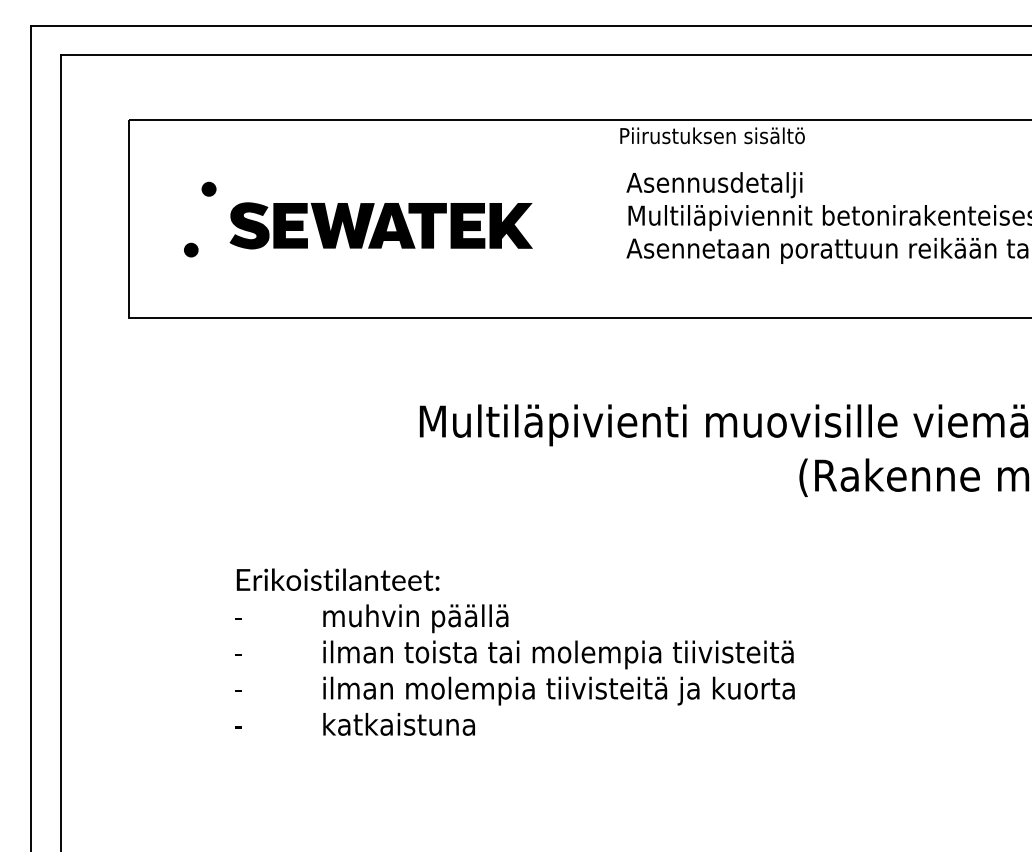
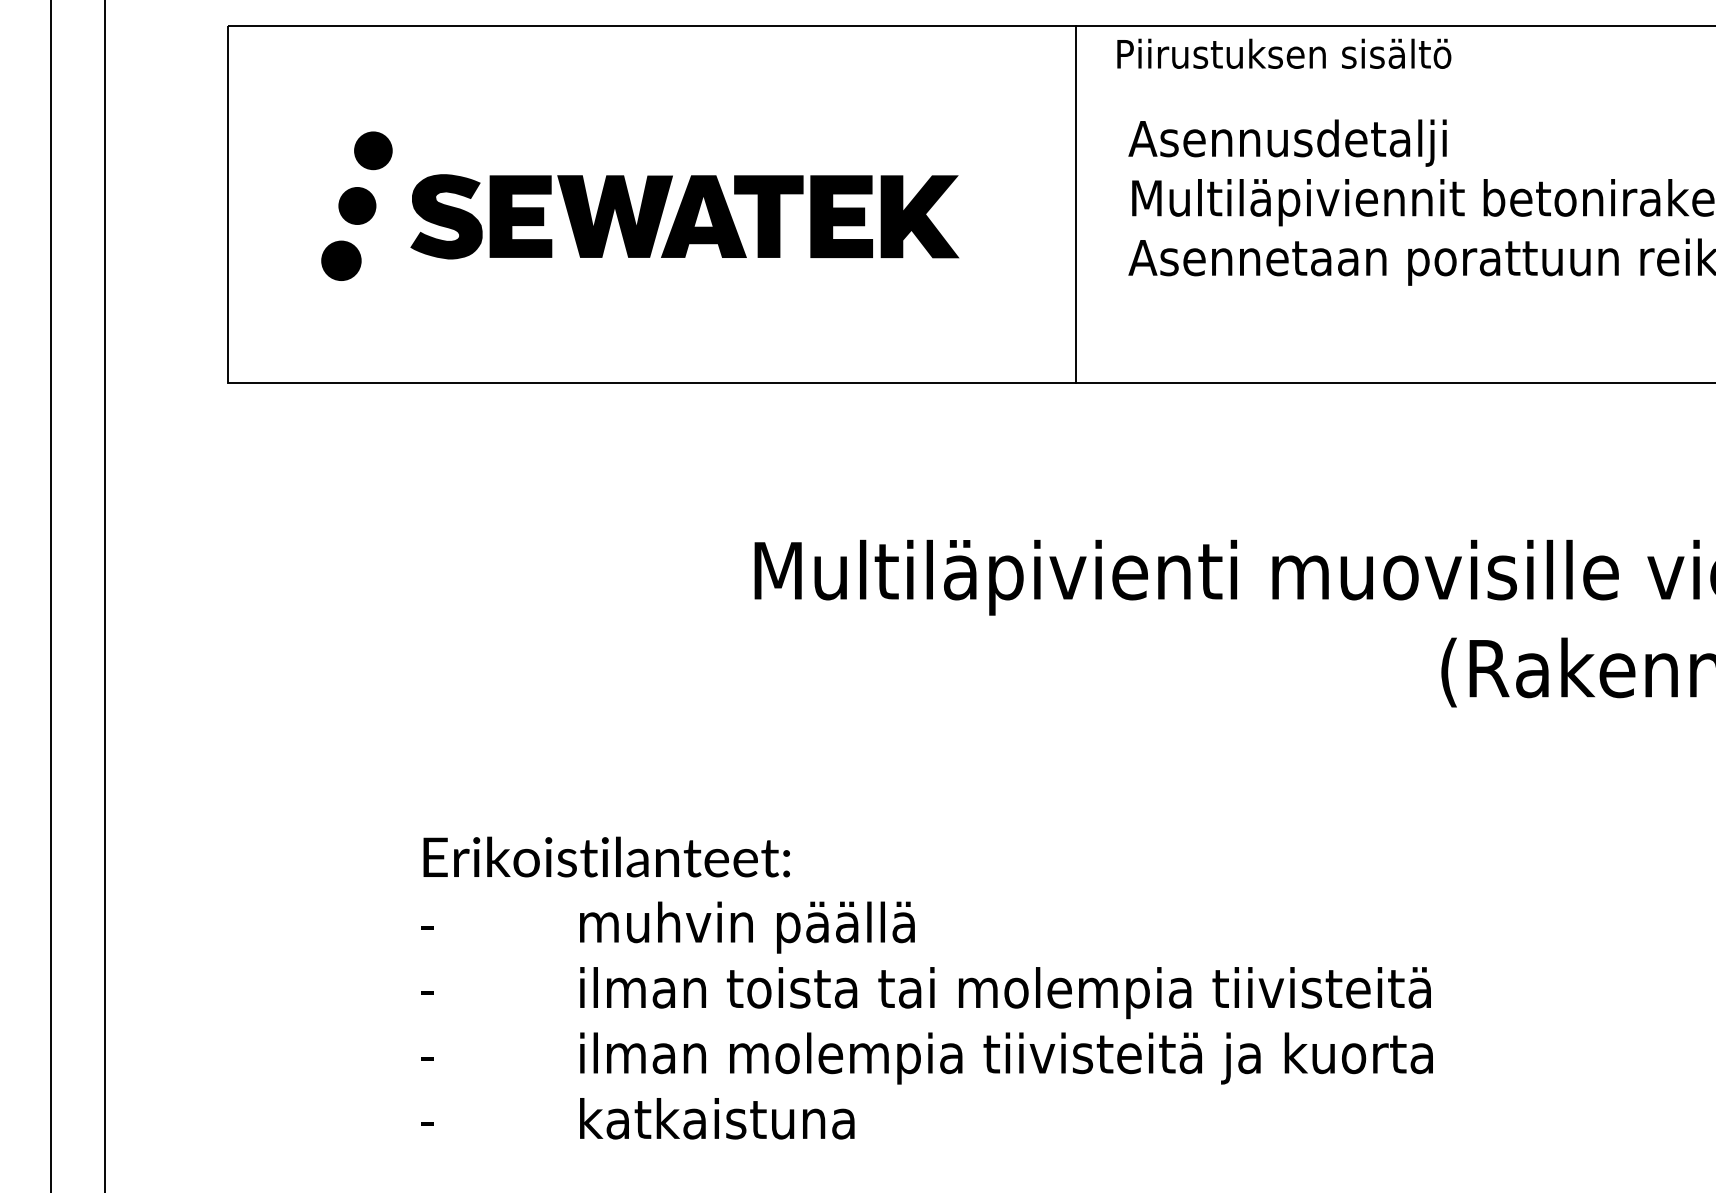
part: (208, 188) -> (372, 149), size x1.43
line: (597, 218) -> (1076, 203), added
fill: (199, 219) -> (356, 205), added
part: (190, 249) -> (339, 259), size x1.67

